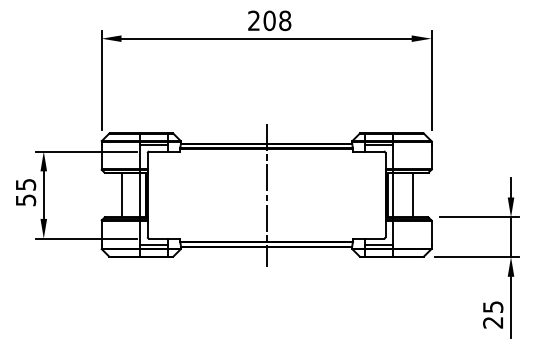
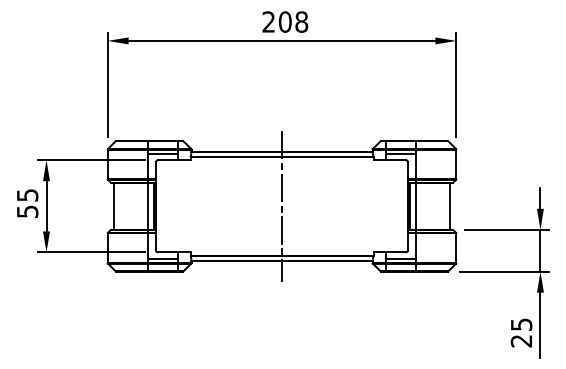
line: (122, 194) -> (114, 205), moved
line: (413, 194) -> (450, 205), moved

